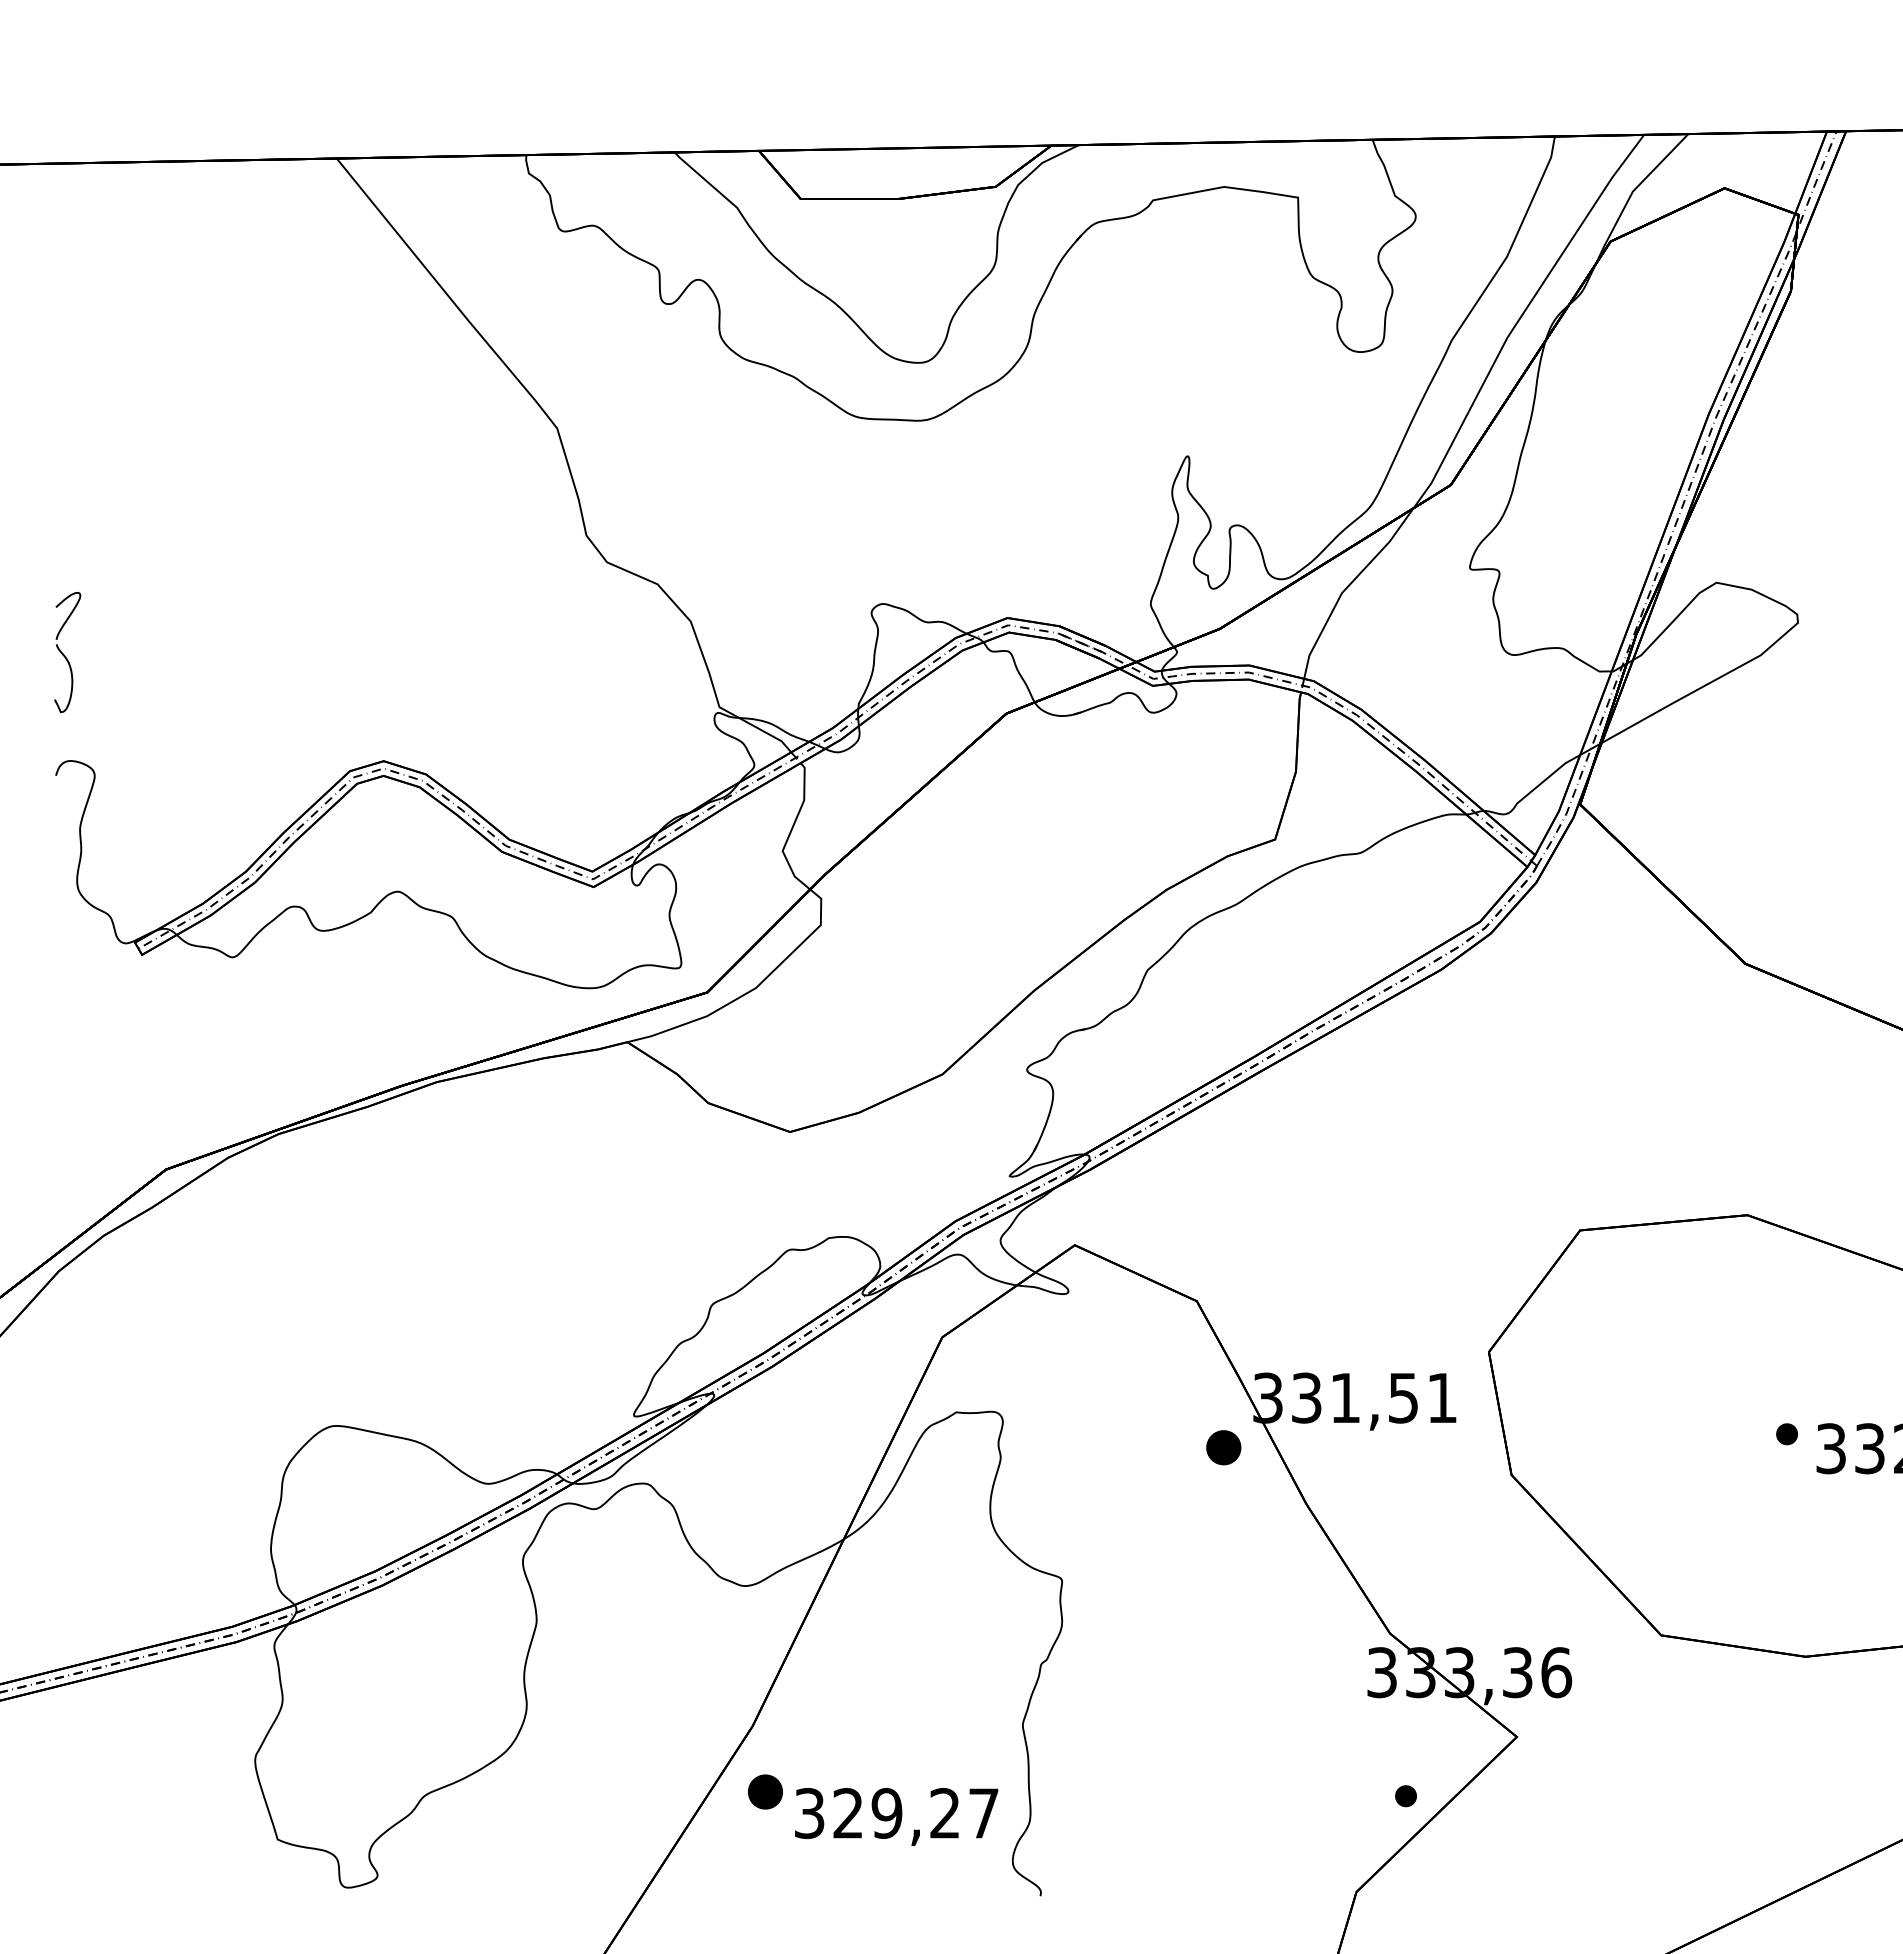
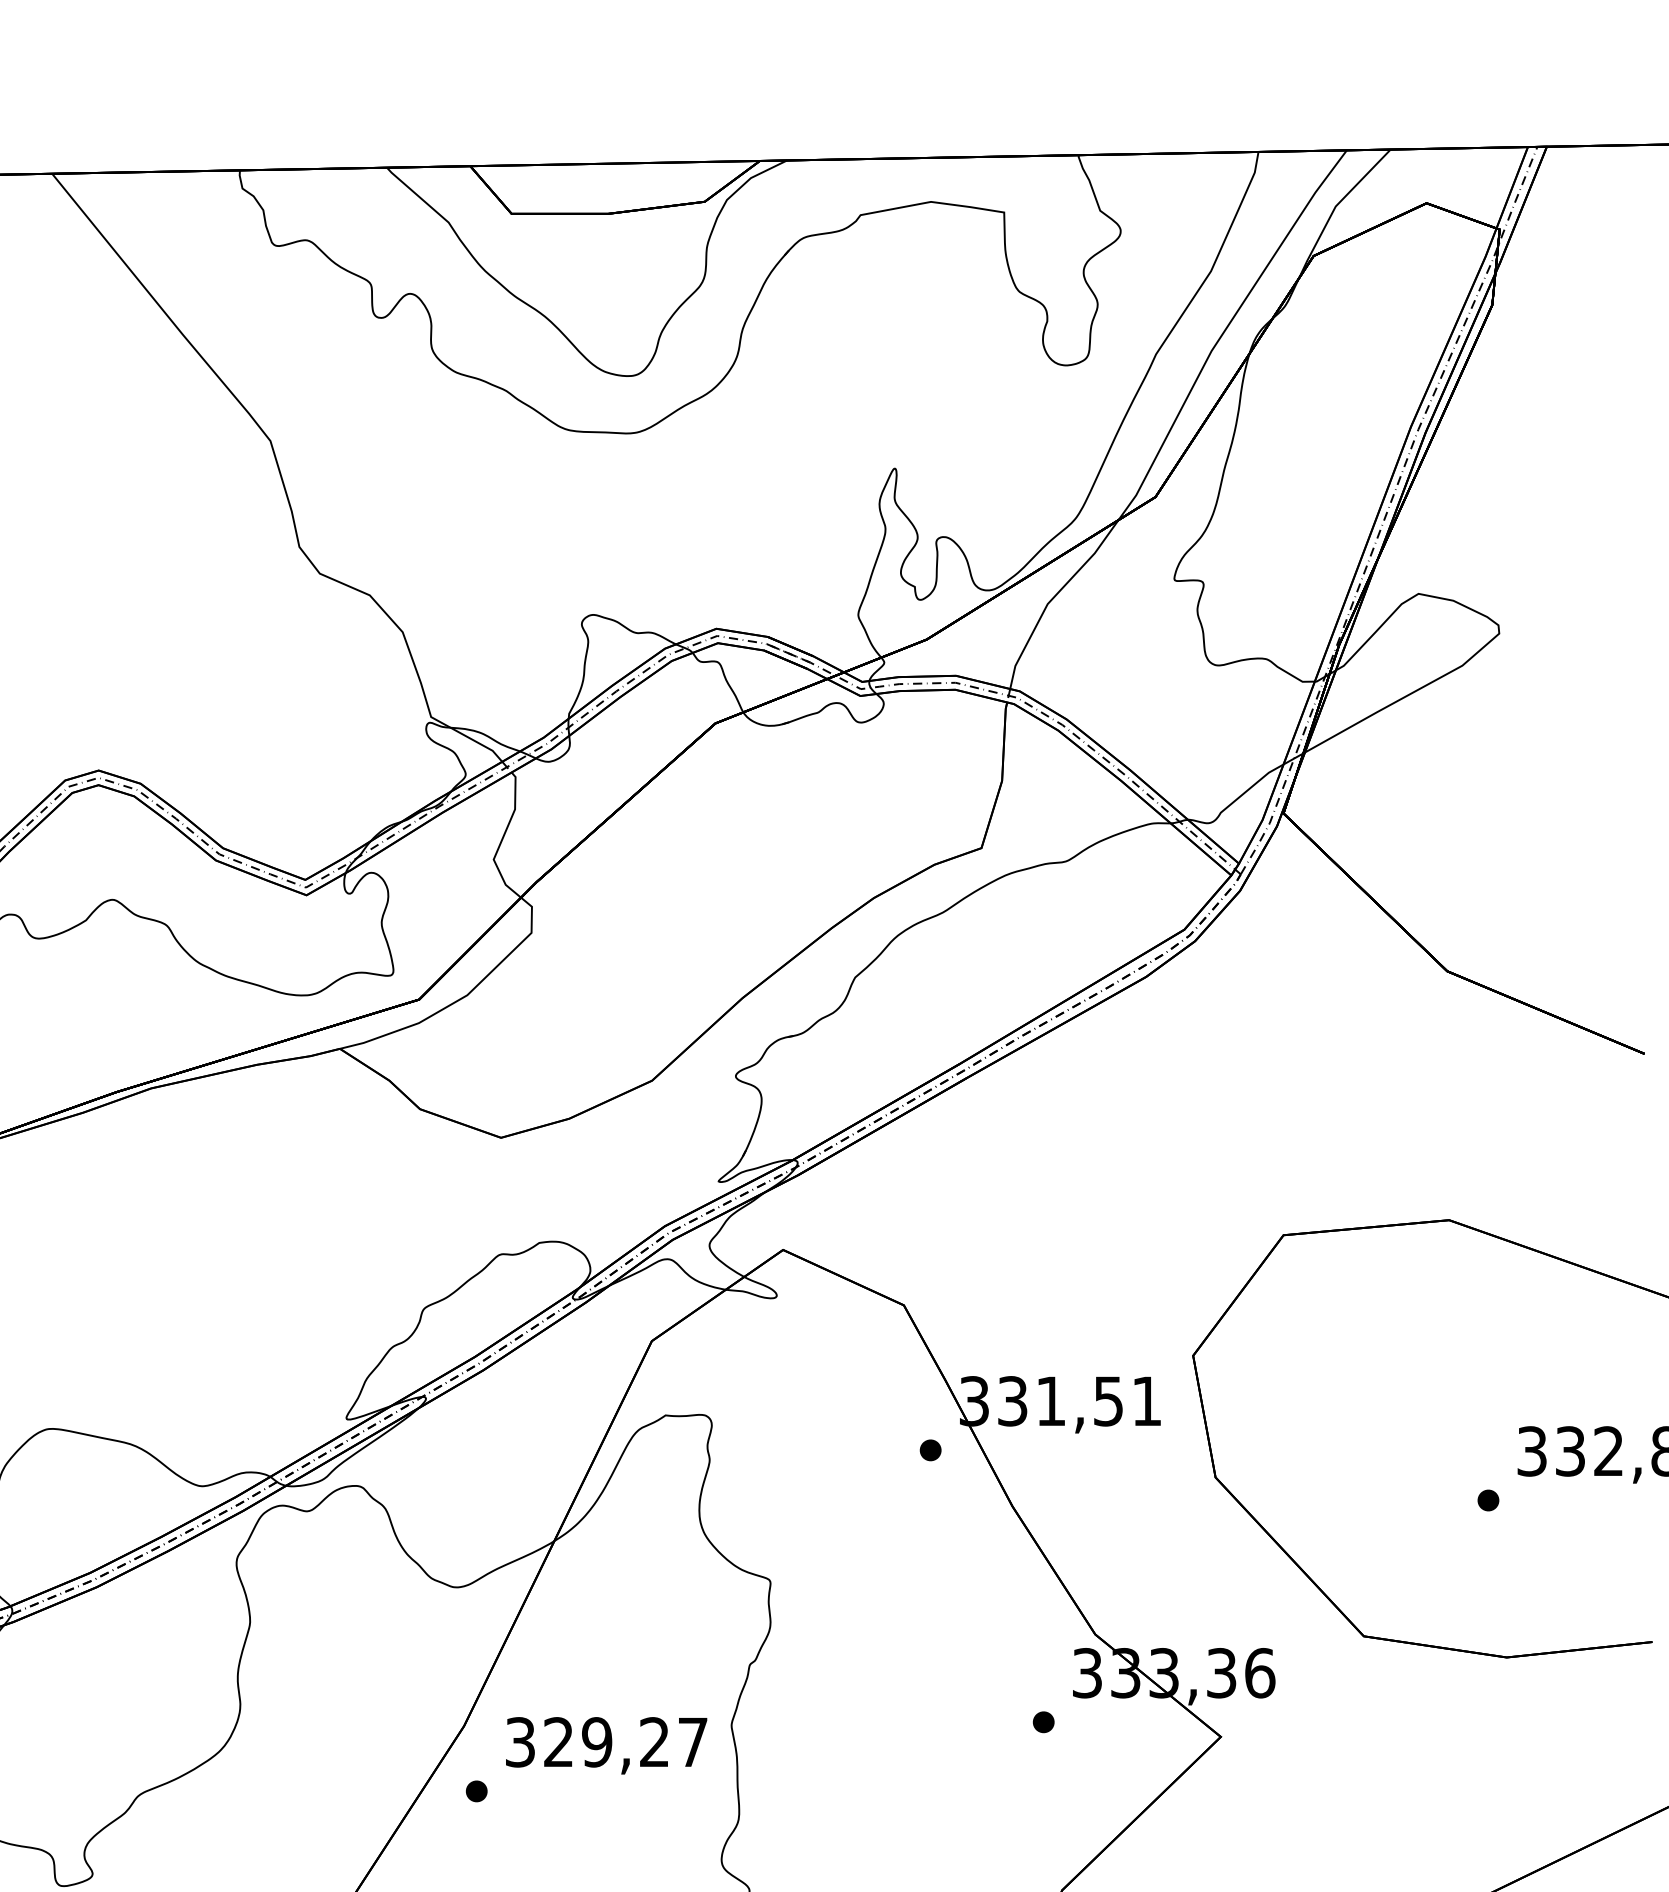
part: (1786, 1434) -> (1487, 1500), moved
part: (1223, 1447) -> (930, 1450), size x0.62
part: (765, 1791) -> (476, 1790), size x0.62
part: (1405, 1796) -> (1043, 1722), moved
text: (896, 1816) -> (606, 1745), moved

